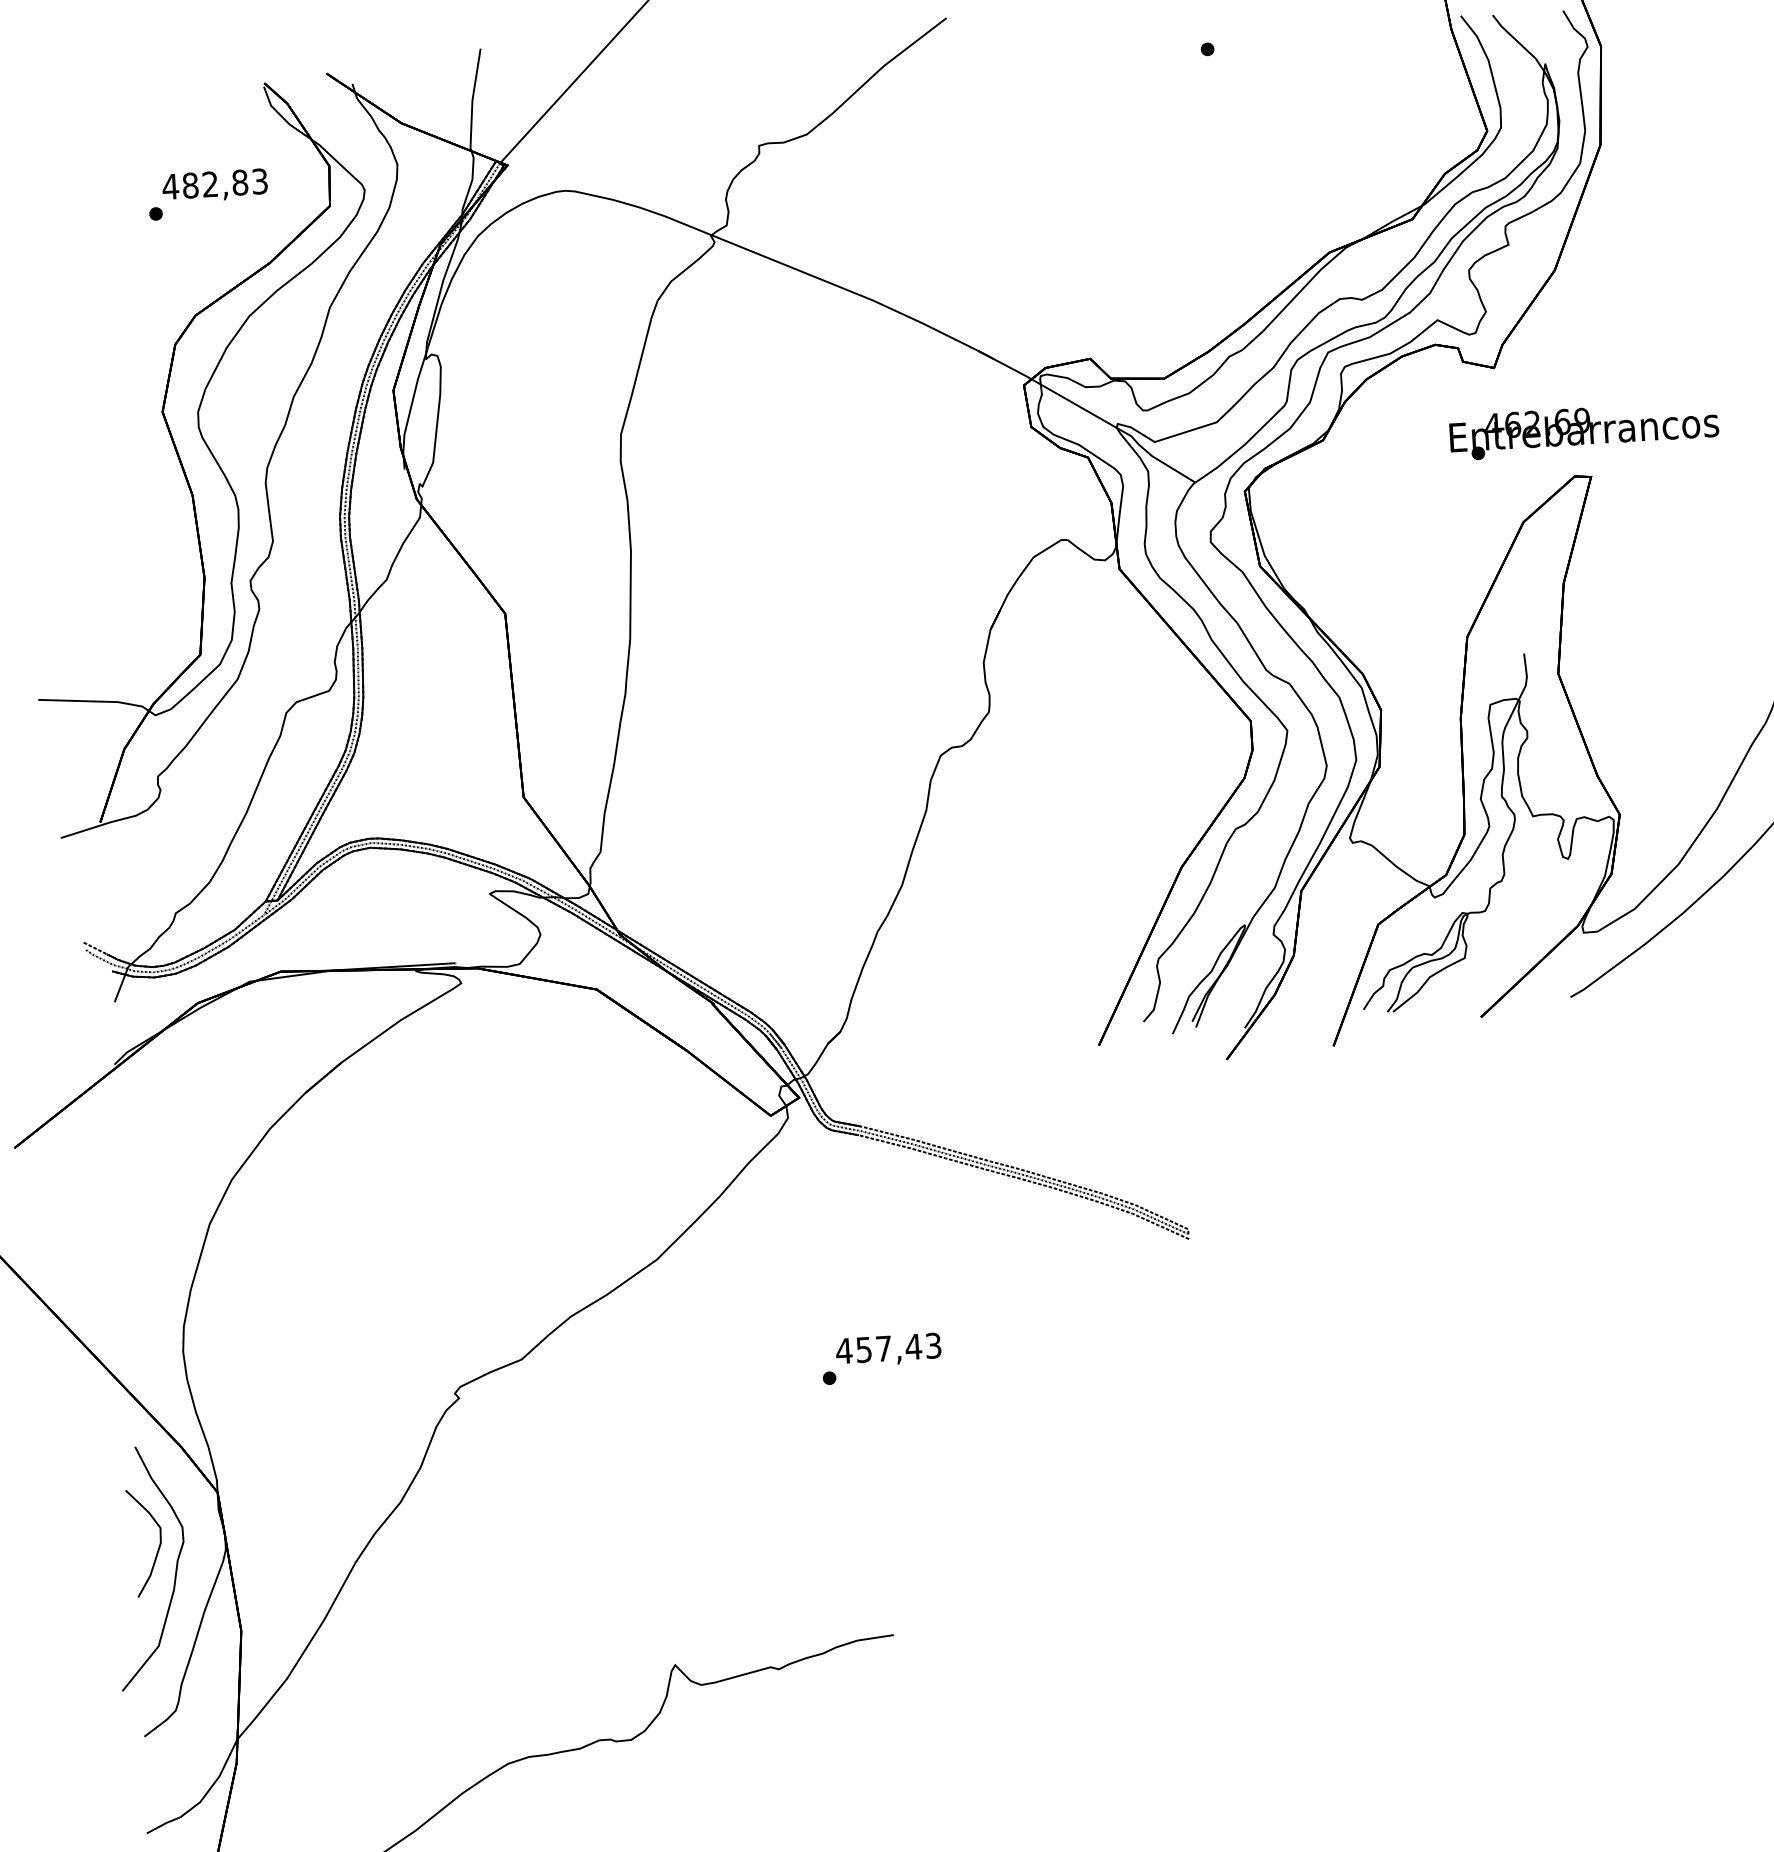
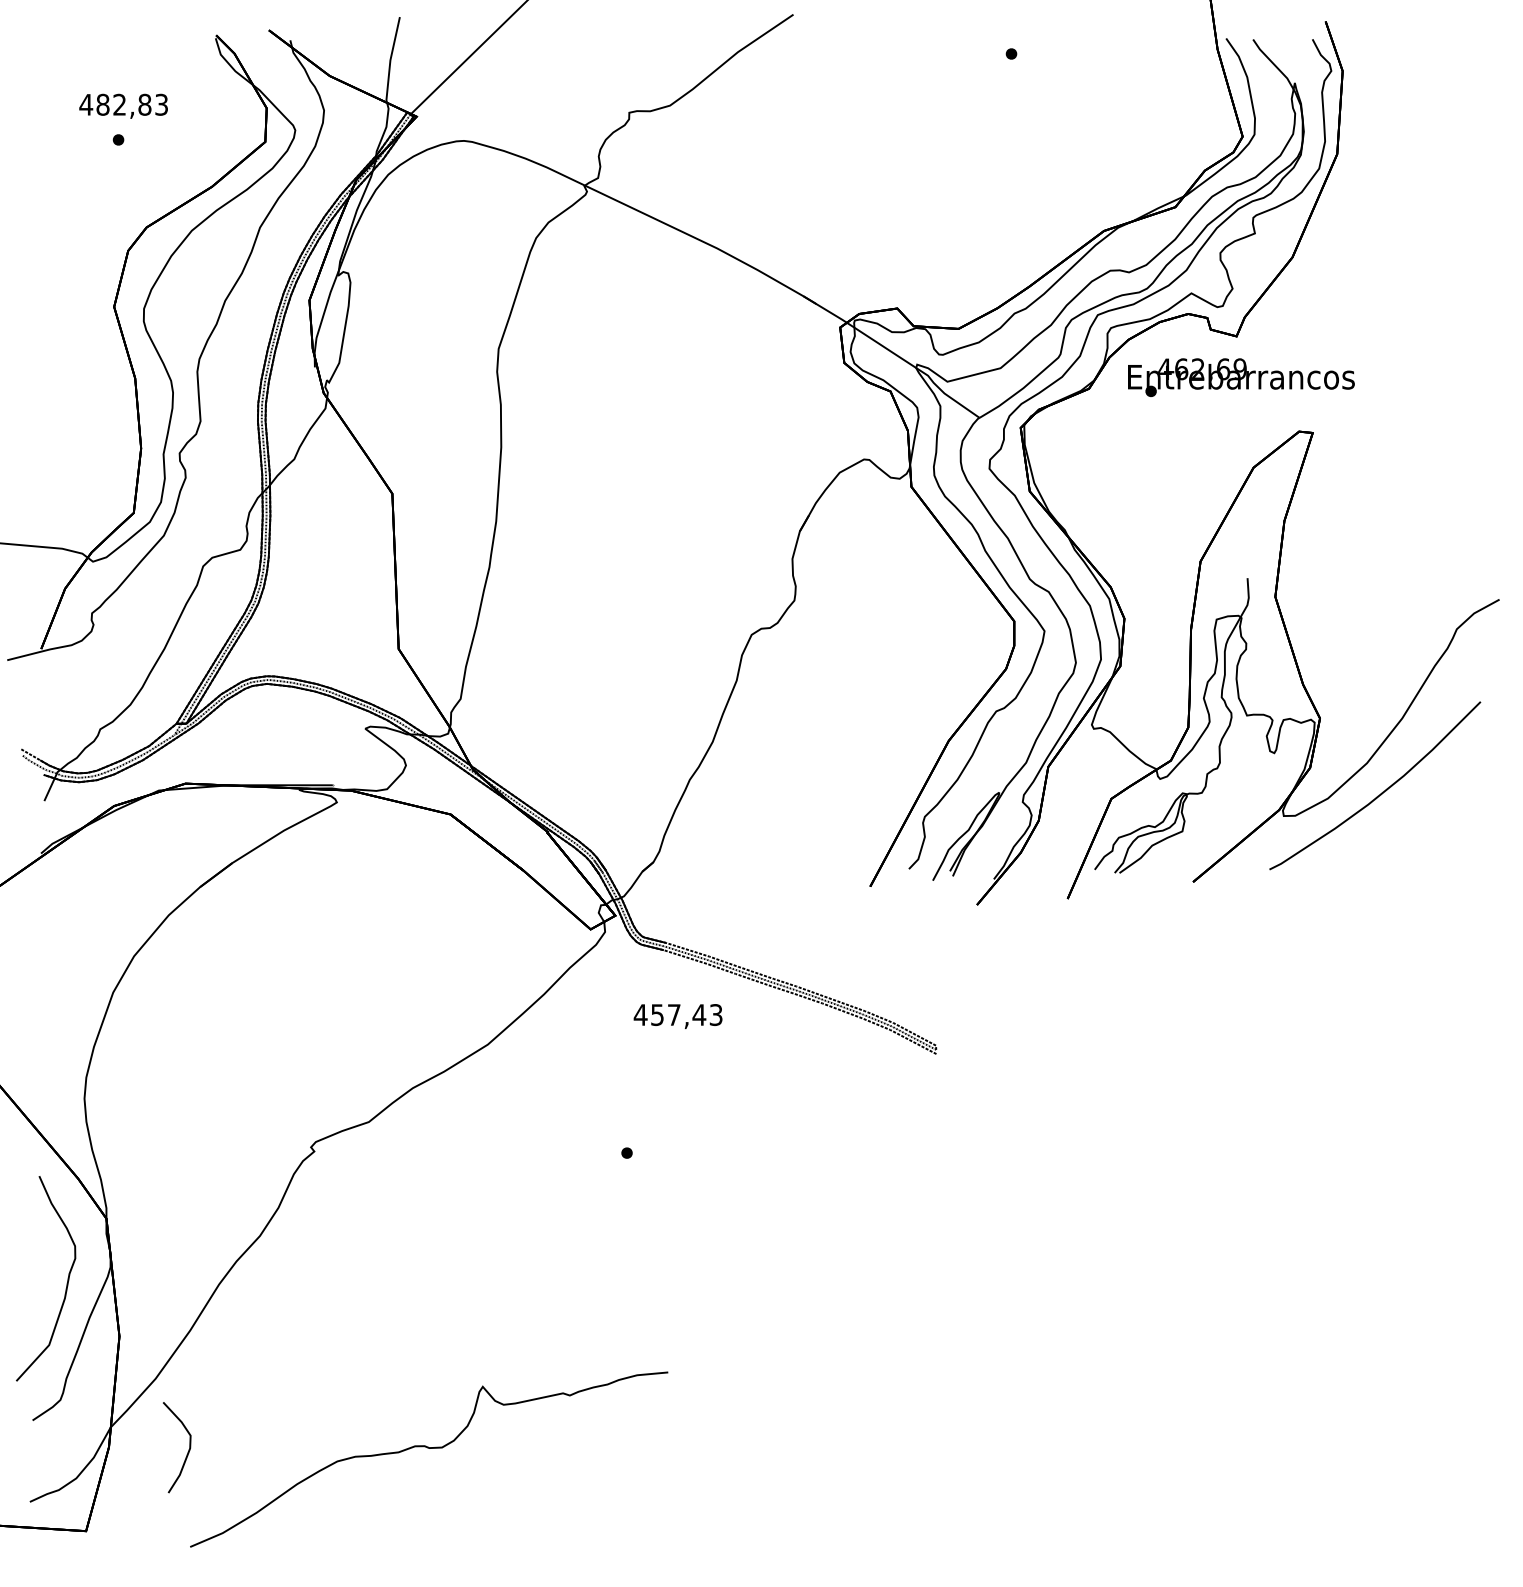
text: (214, 184) -> (123, 105), moved
text: (1584, 430) -> (1241, 377), moved
text: (887, 1350) -> (677, 1016), moved
part: (158, 1544) -> (188, 1449), moved

